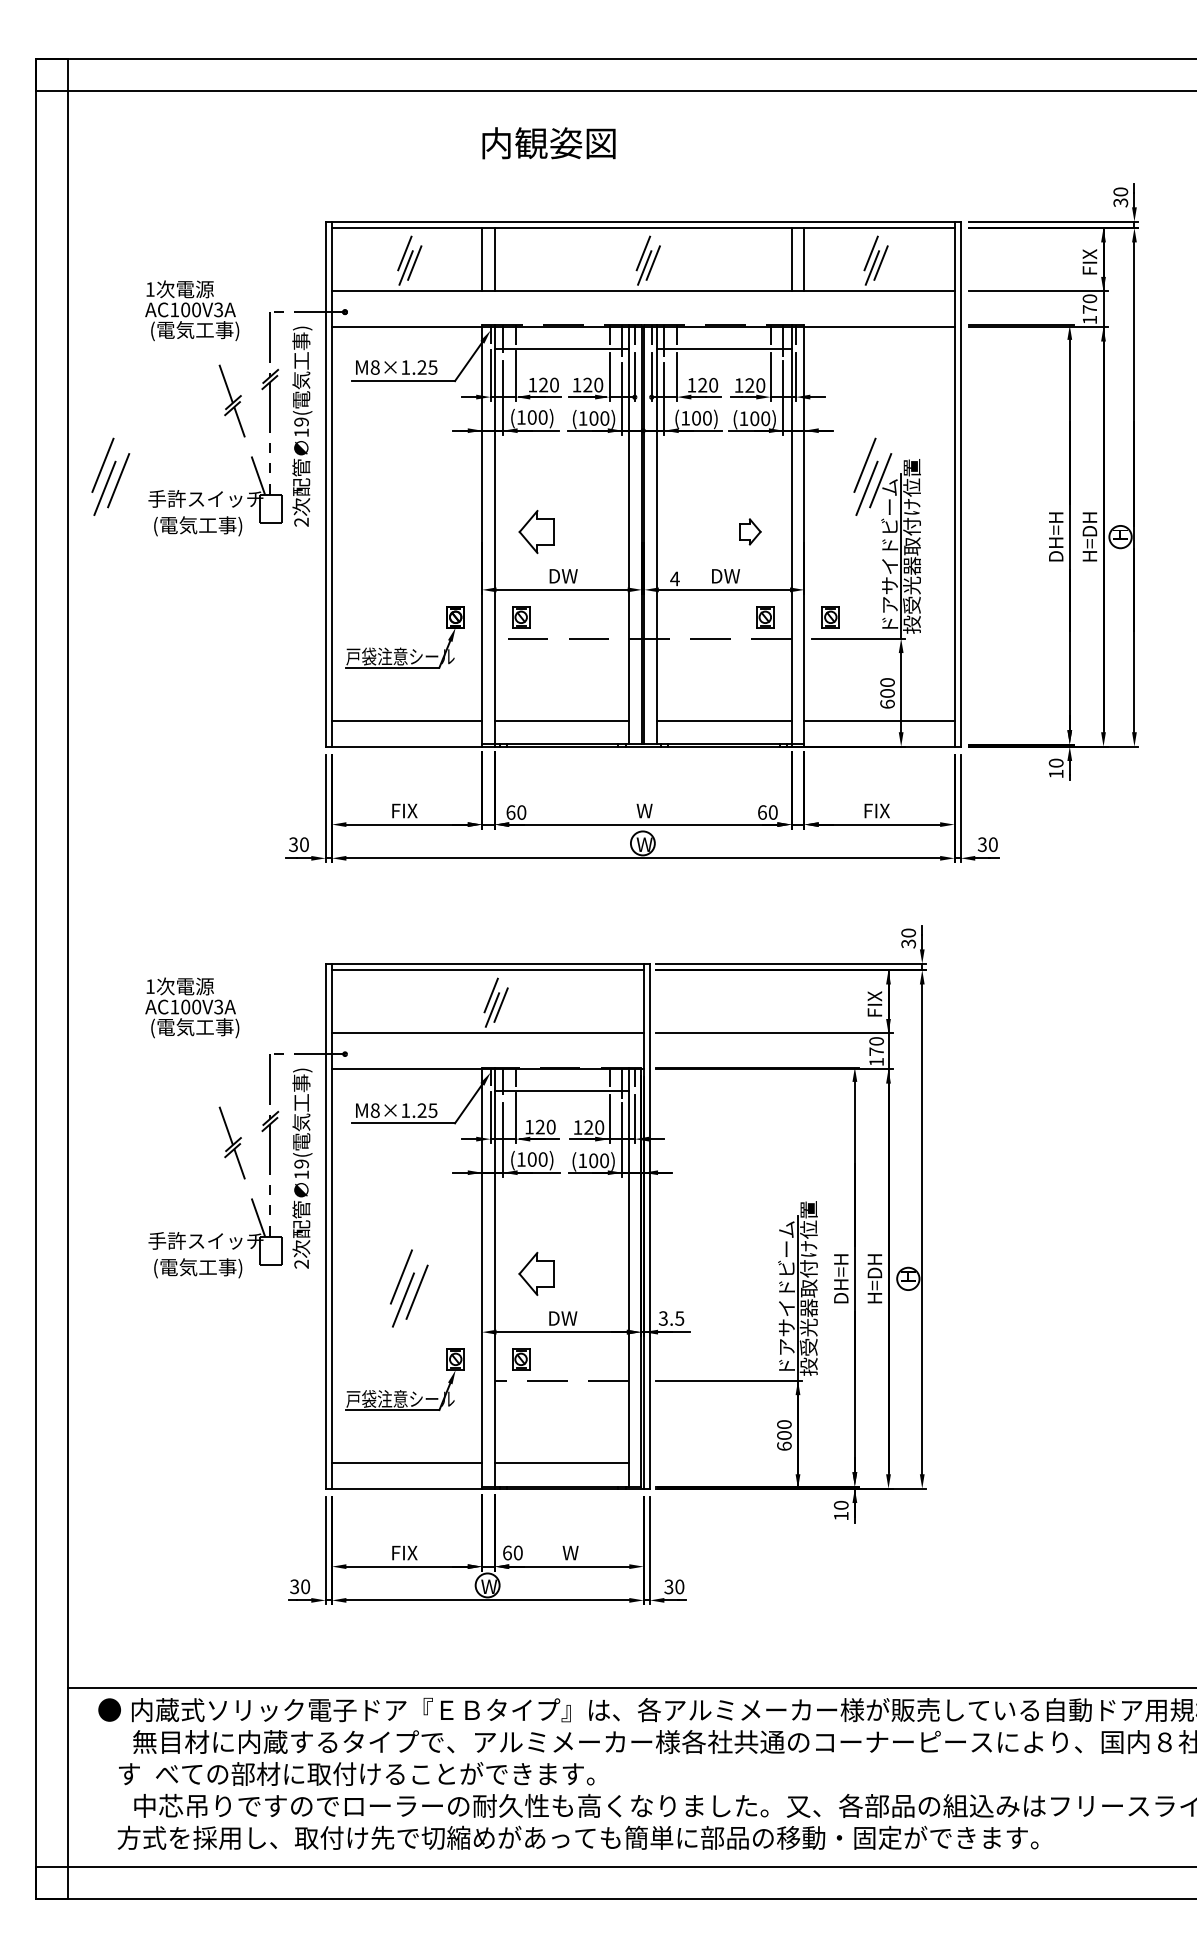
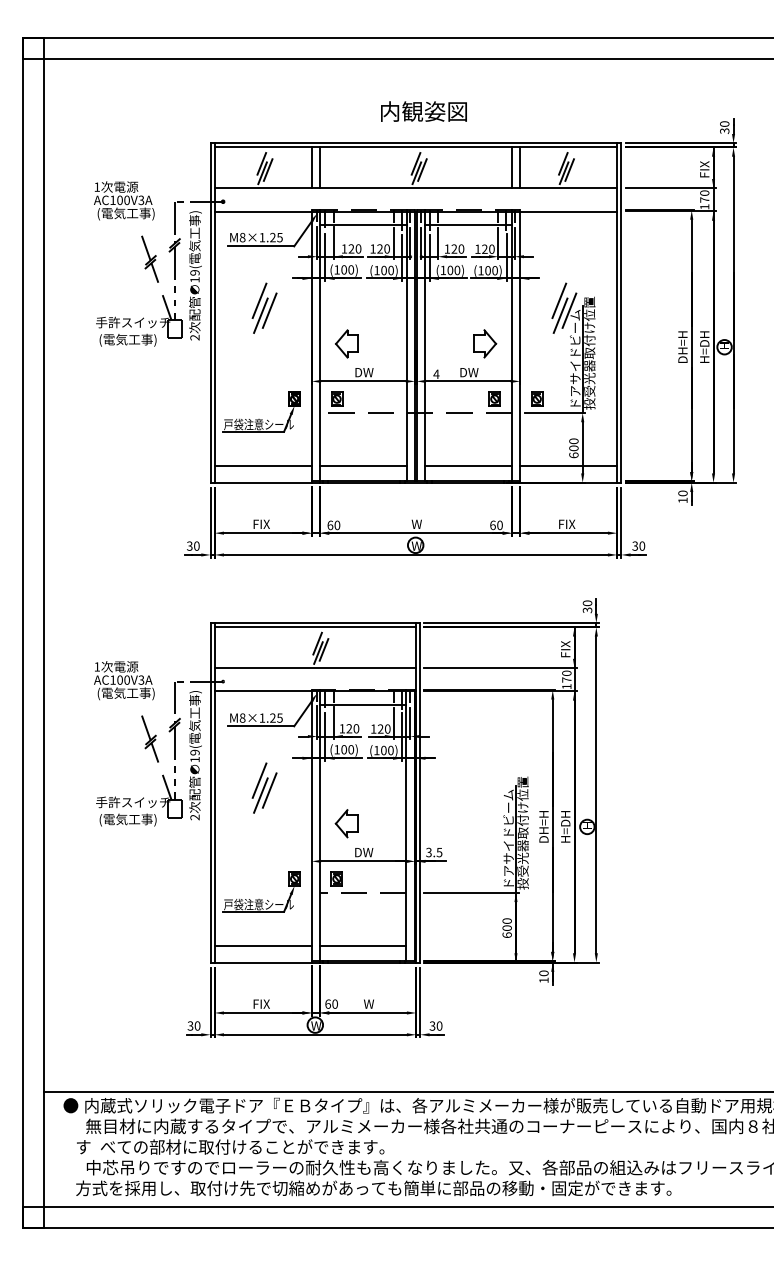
text: (548, 143) -> (423, 111), moved
part: (110, 475) -> (264, 307), moved
part: (750, 531) -> (485, 343), size x1.67
text: (192, 1007) -> (124, 680), moved
part: (409, 1287) -> (264, 787), moved

